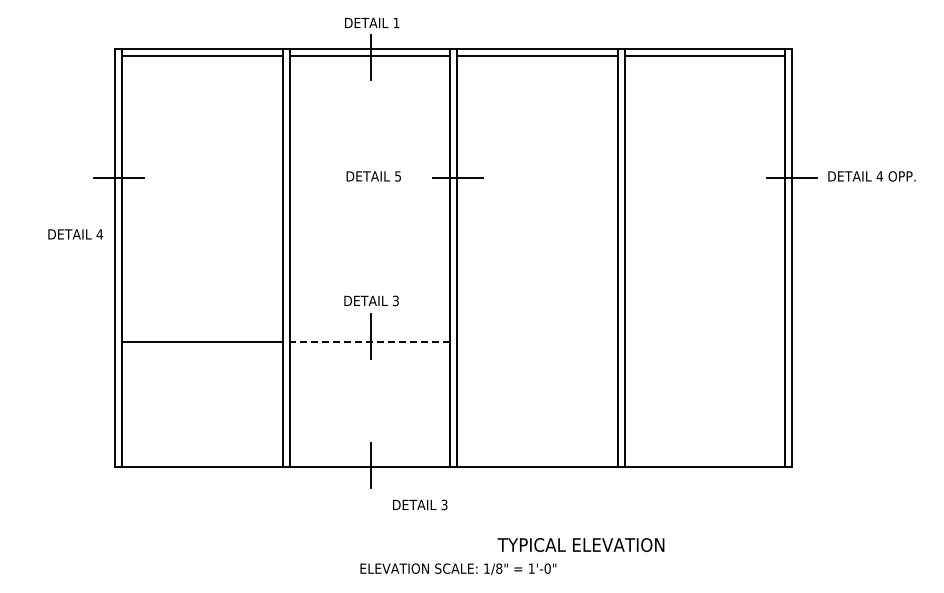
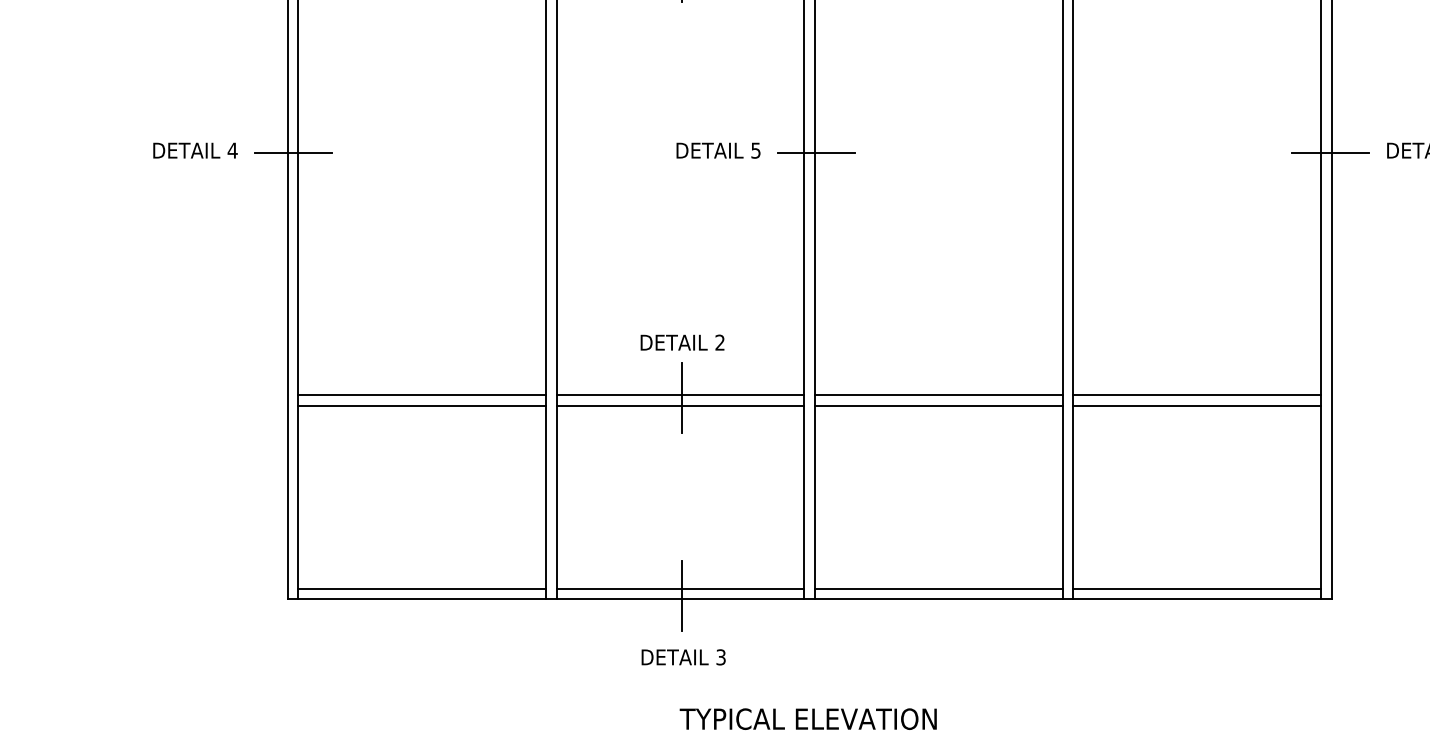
text: (373, 176) -> (718, 150), moved
text: (75, 234) -> (195, 150), moved
text: (395, 301) -> (719, 343), 3 -> 2
line: (202, 334) -> (421, 394), added
line: (369, 334) -> (679, 394), added
line: (537, 334) -> (938, 394), added
line: (704, 334) -> (1196, 394), added
line: (369, 341) -> (679, 405), dashed -> solid
line: (537, 341) -> (938, 405), added
line: (704, 341) -> (1196, 405), added
line: (202, 460) -> (421, 588), added
line: (369, 460) -> (679, 588), added
line: (537, 460) -> (938, 588), added
line: (704, 460) -> (1196, 588), added
text: (420, 504) -> (684, 656), moved
text: (580, 544) -> (807, 718), moved

